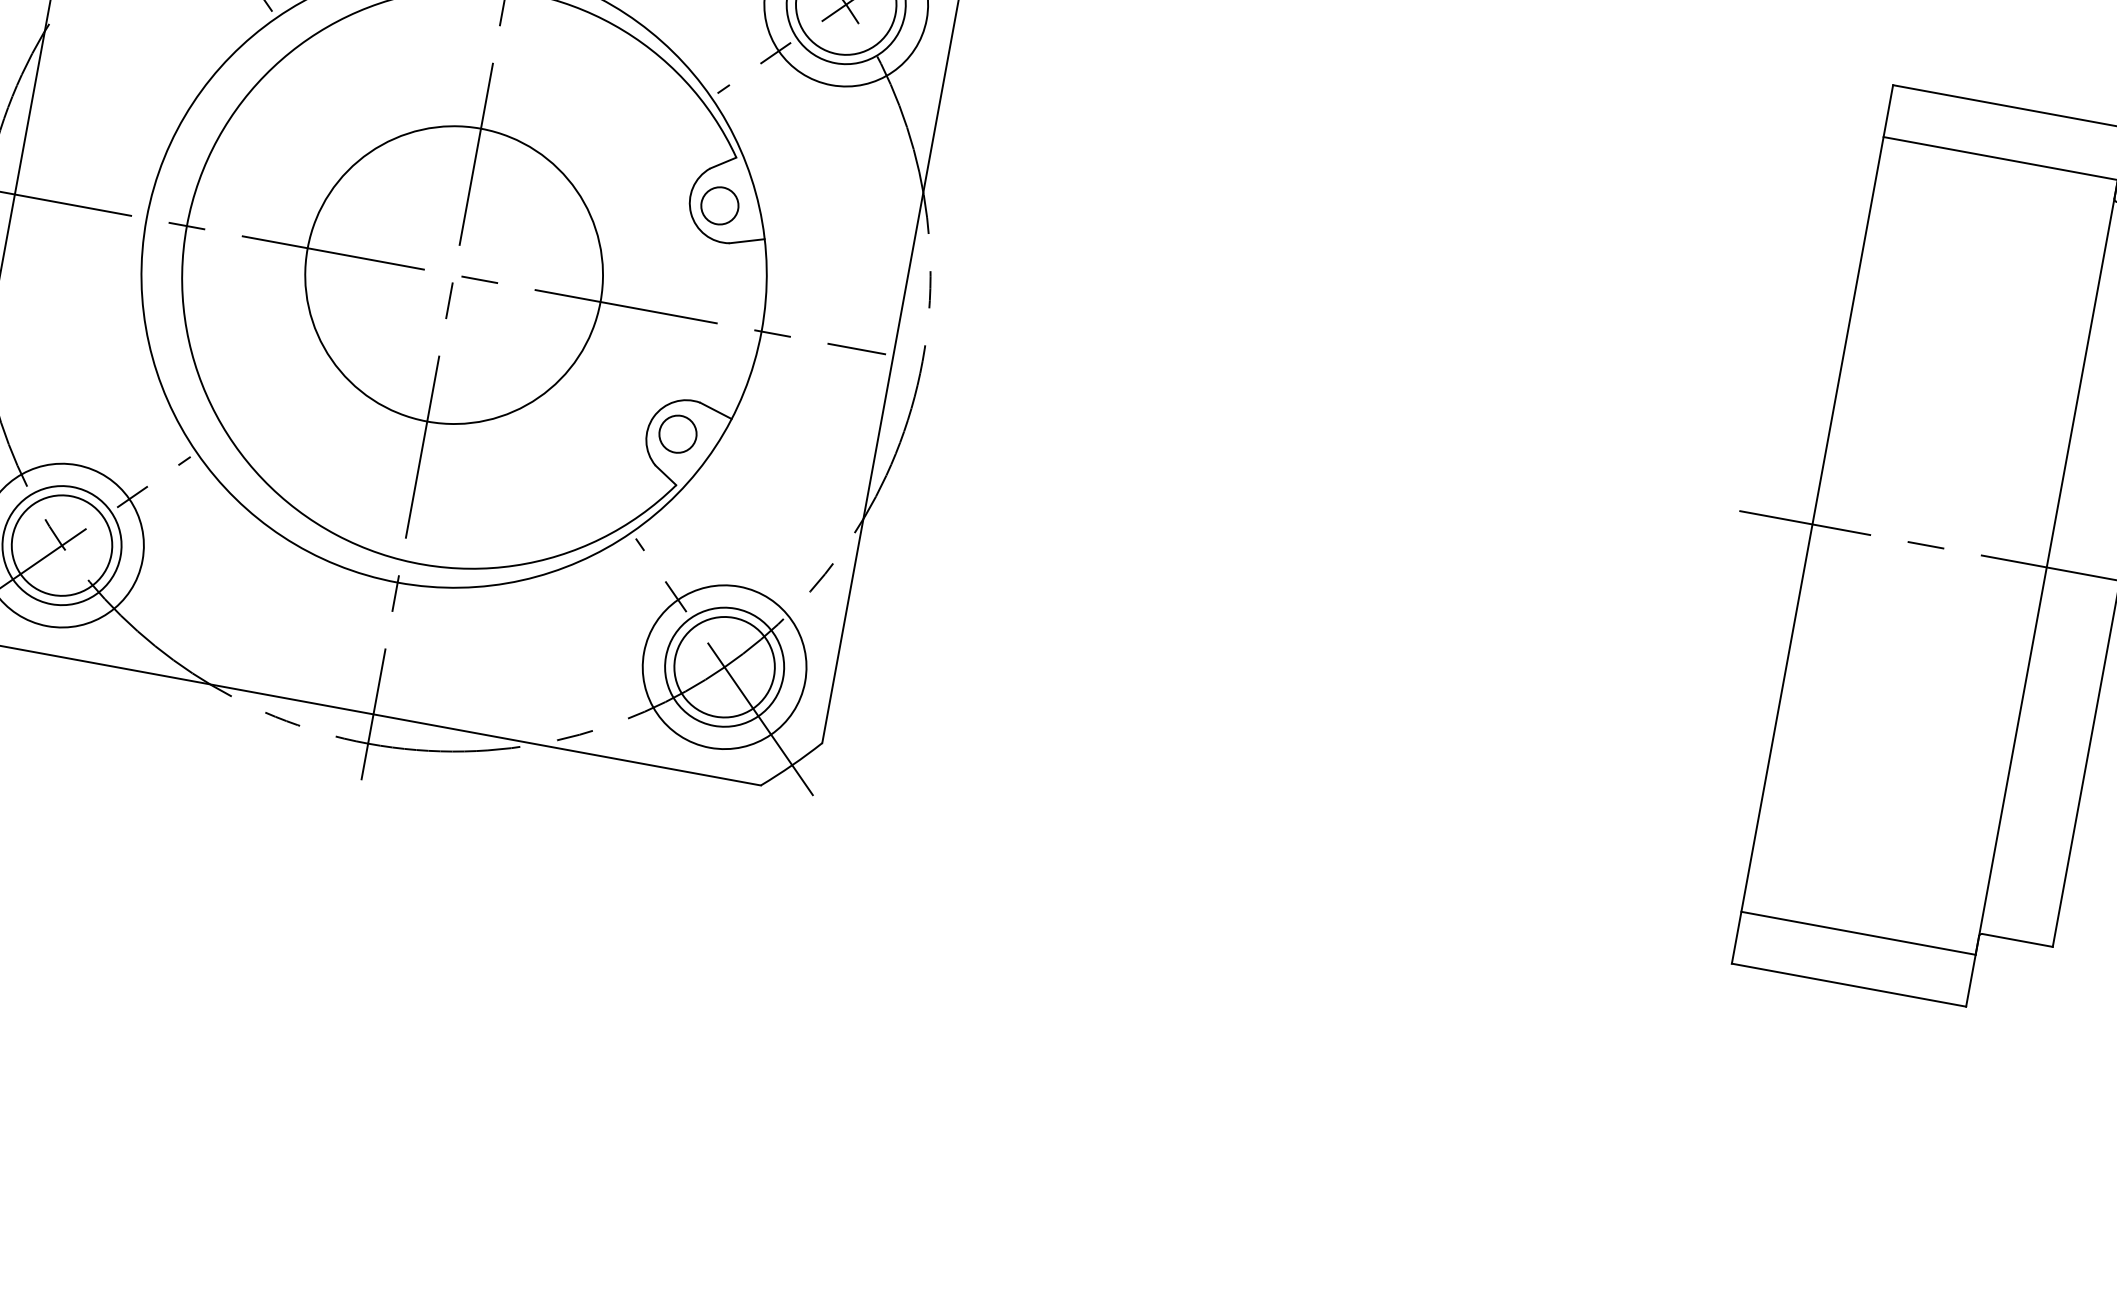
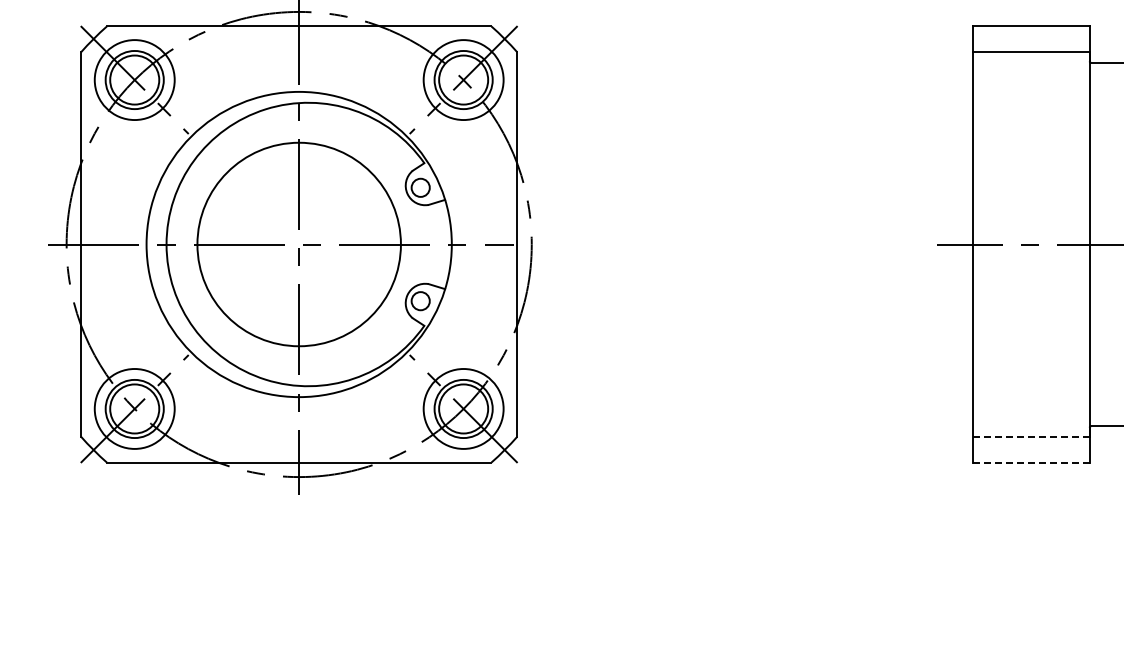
circle: (452, 274) -> (298, 244), size x1.4
line: (1860, 933) -> (1032, 436), solid -> dashed
line: (1850, 985) -> (1032, 462), solid -> dashed

